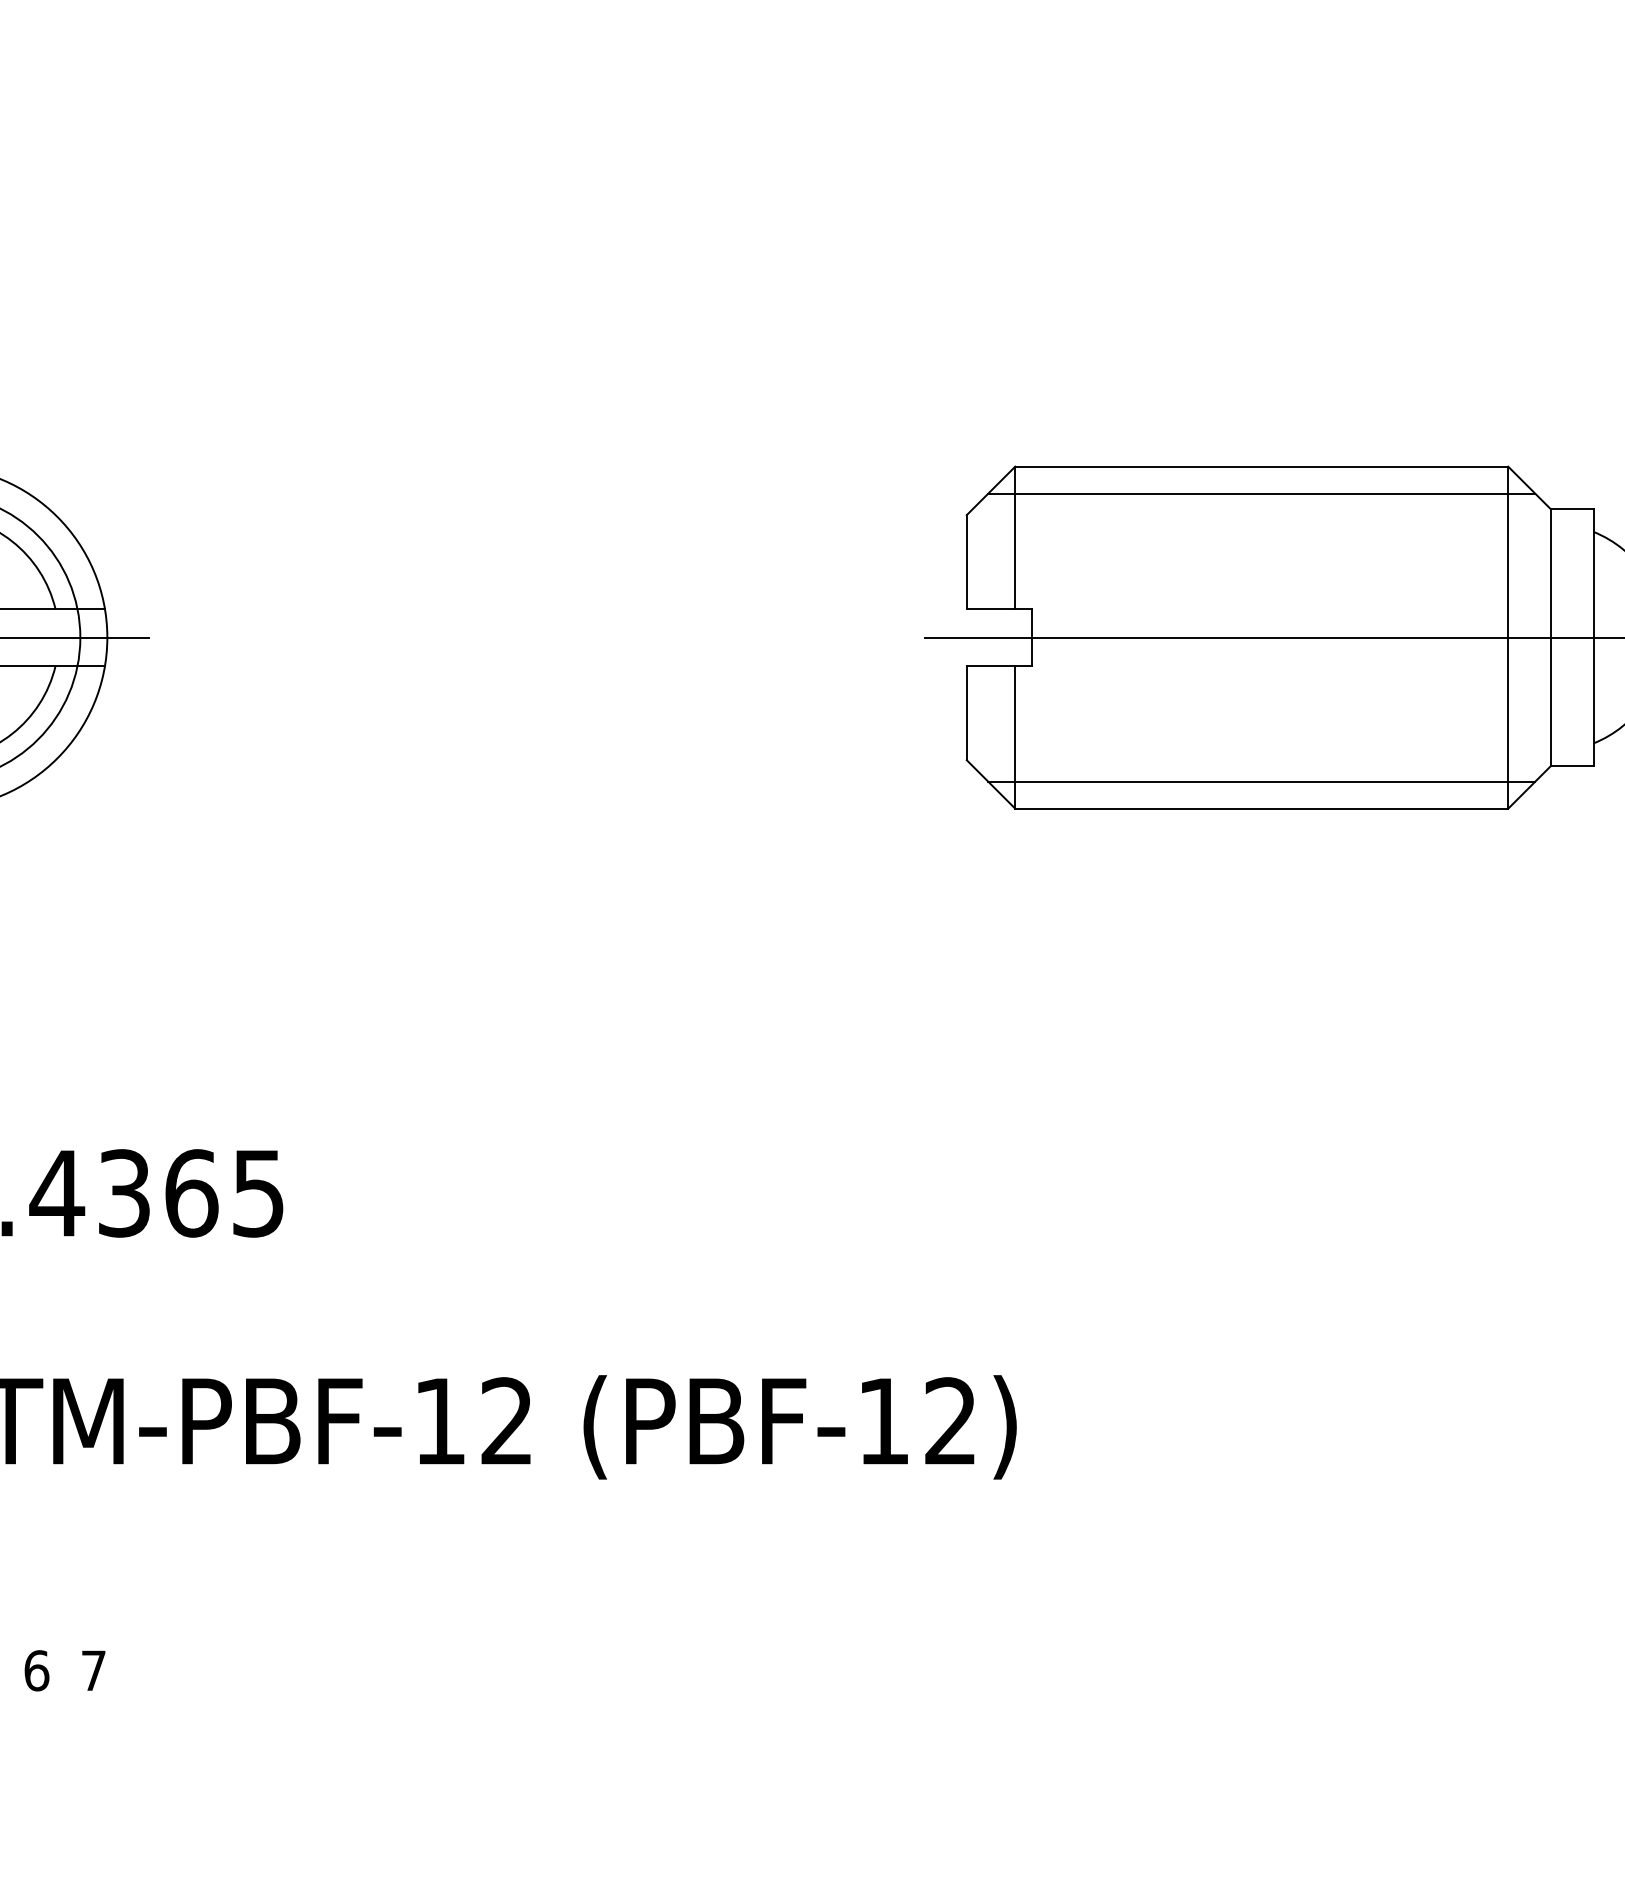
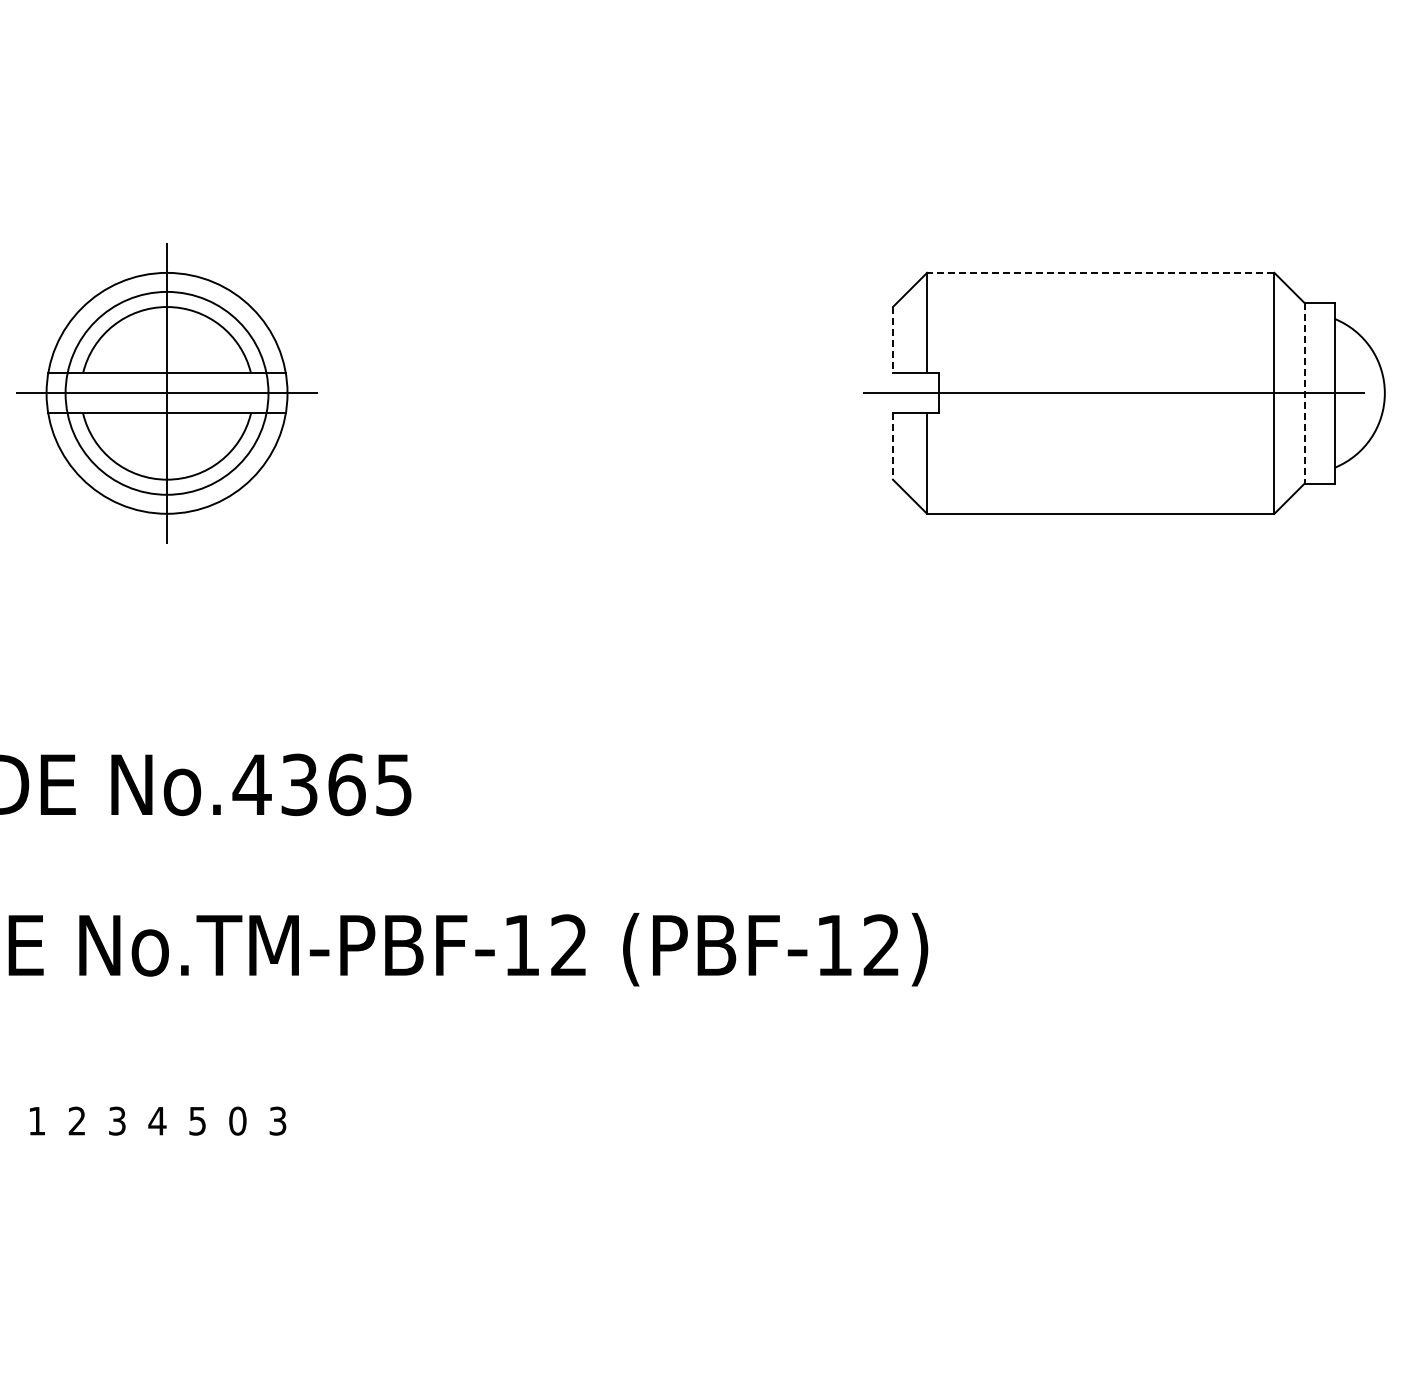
line: (1261, 466) -> (1100, 272), solid -> dashed
line: (1261, 493) -> (1100, 291), removed
line: (966, 562) -> (892, 340), solid -> dashed
line: (1550, 637) -> (1304, 393), solid -> dashed
line: (966, 714) -> (892, 447), solid -> dashed
line: (1261, 781) -> (1100, 494), removed
text: (36, 1669) -> (237, 1120), 6 -> 0
text: (93, 1669) -> (277, 1120), 7 -> 3

